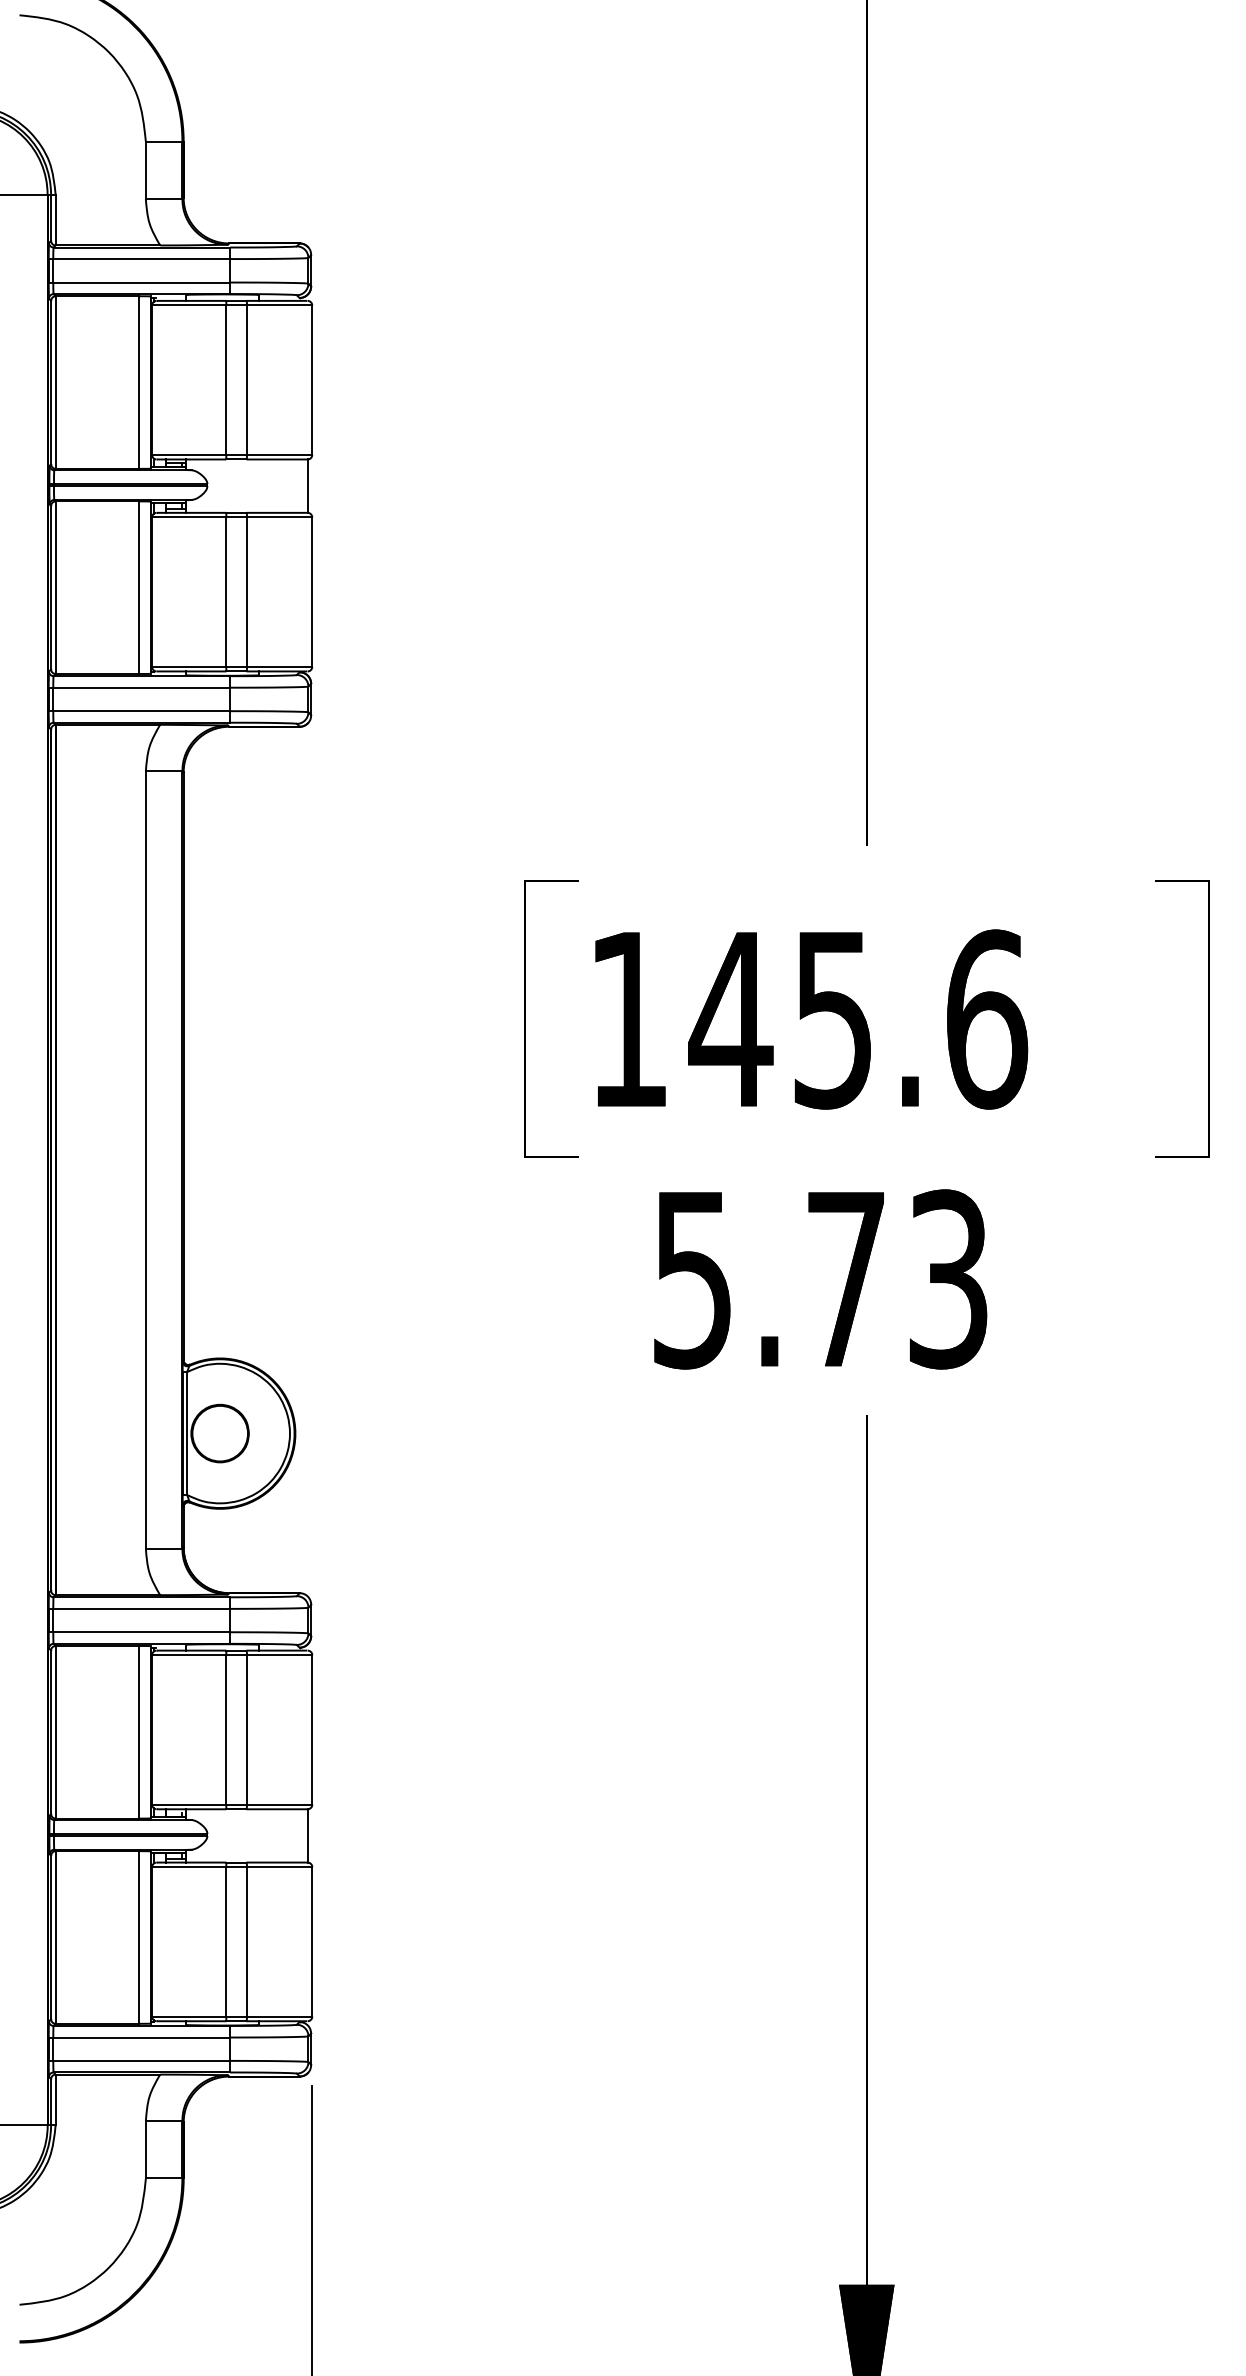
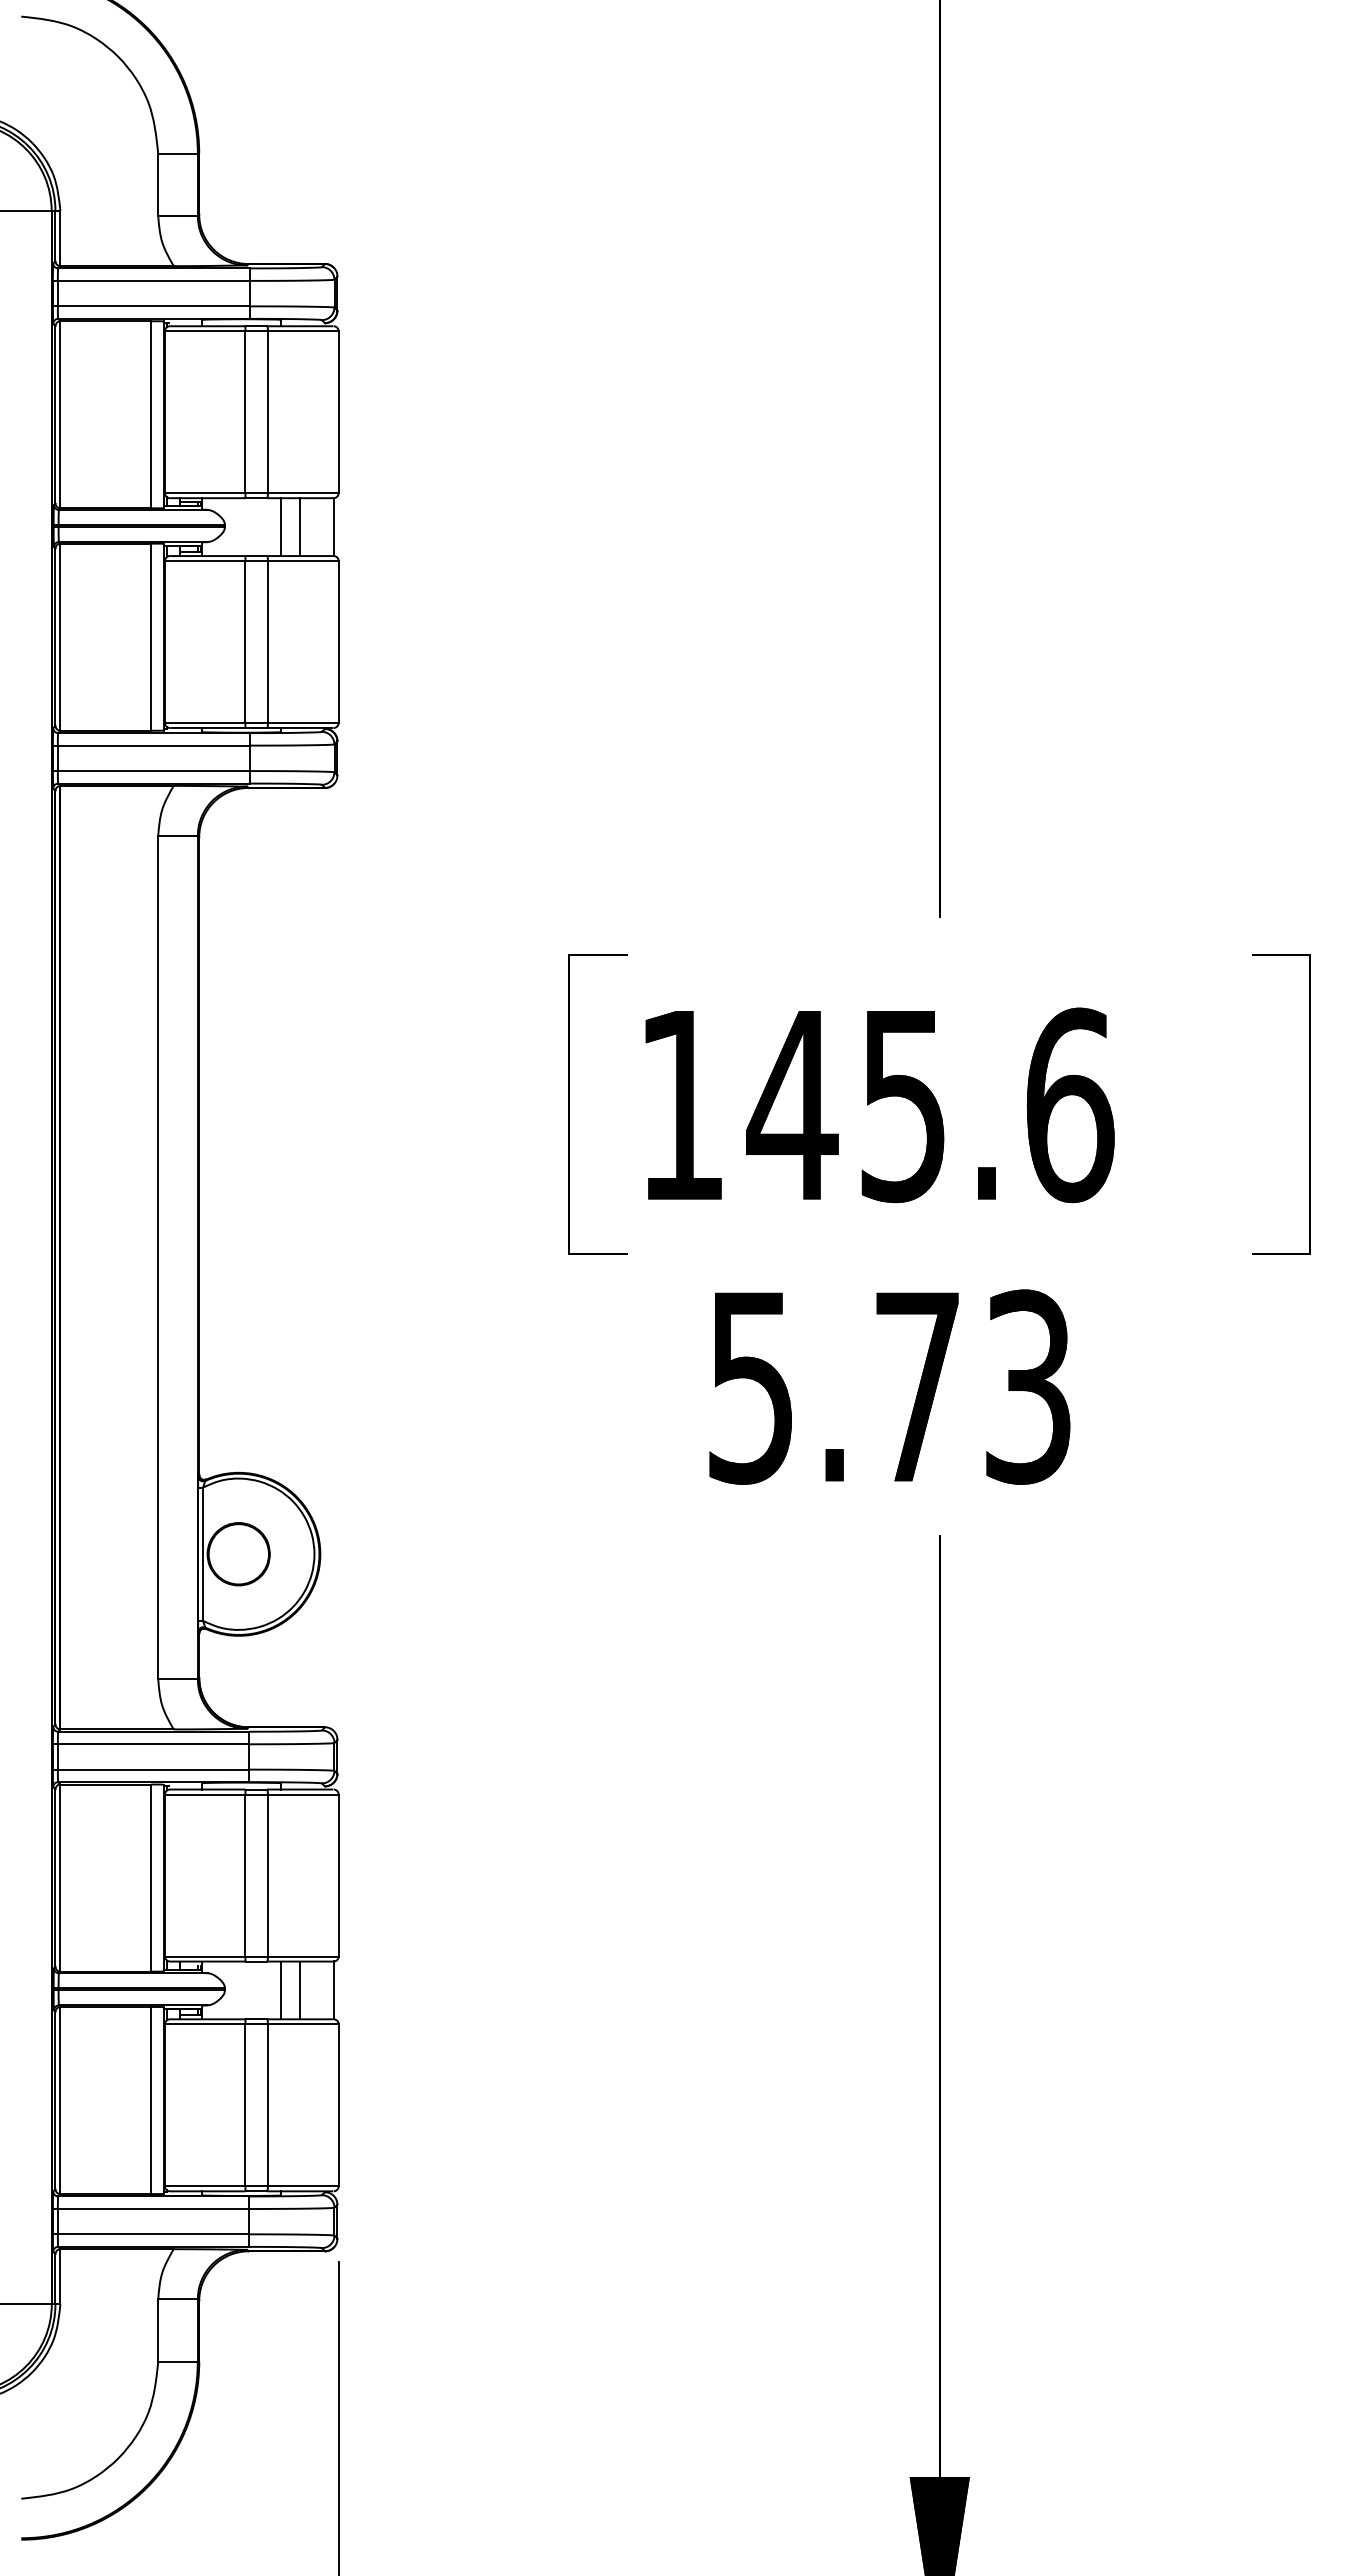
line: (259, 486) -> (281, 527), added
line: (276, 486) -> (299, 527), added
line: (259, 1835) -> (281, 1990), added
line: (276, 1835) -> (299, 1990), added

